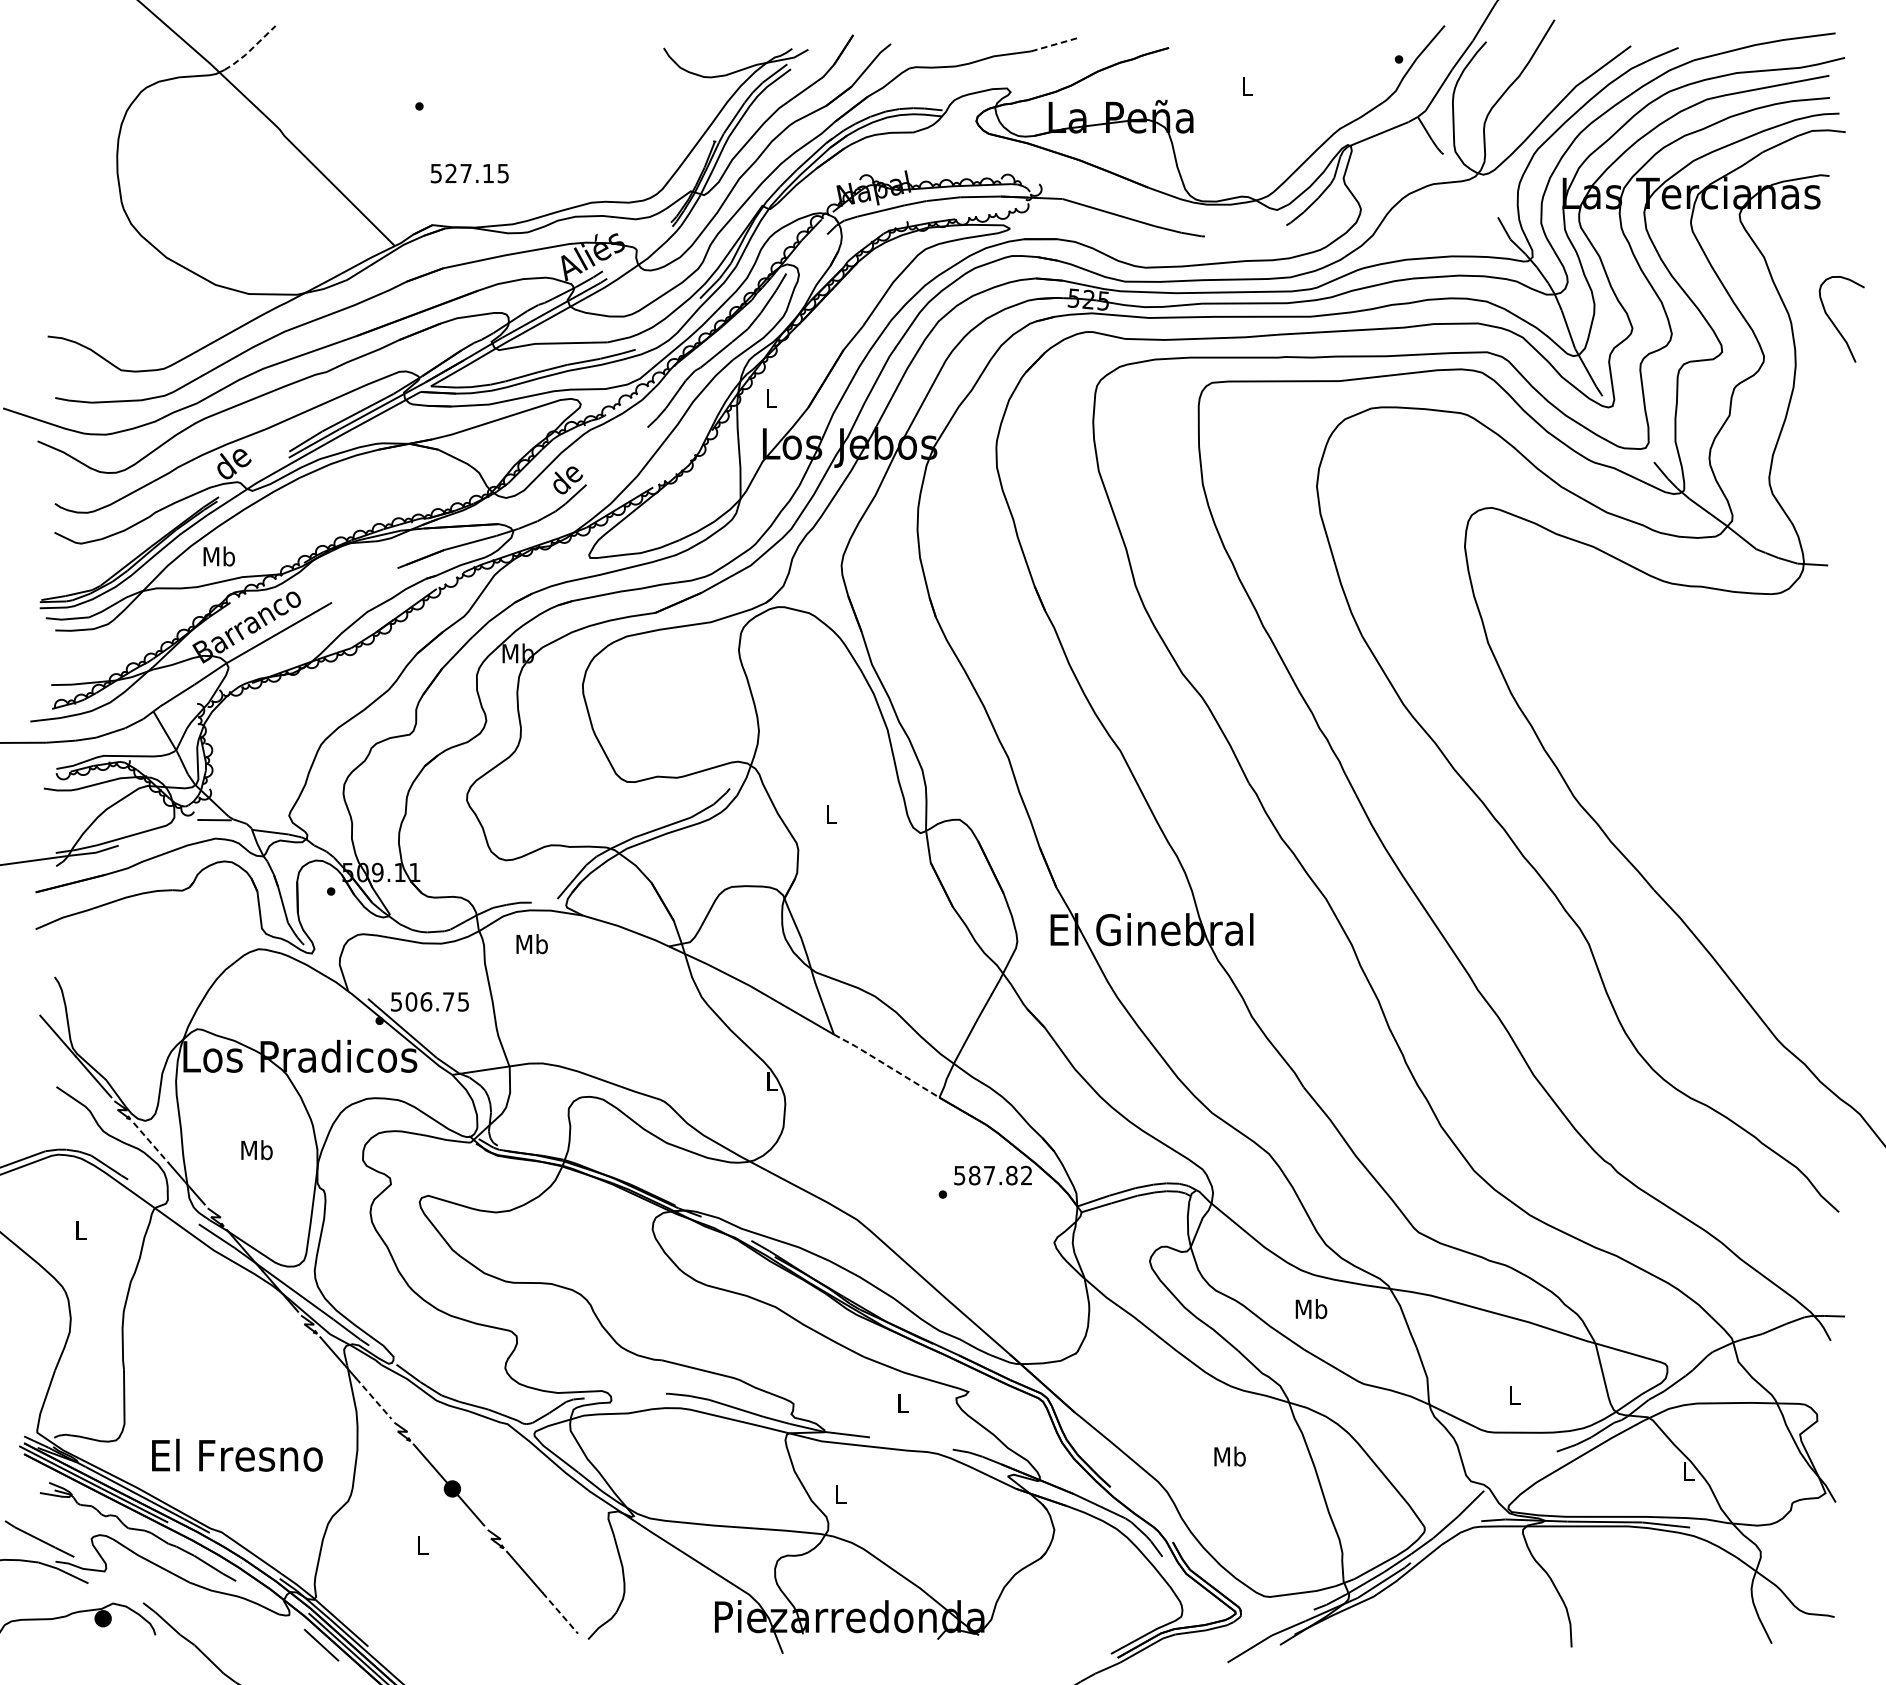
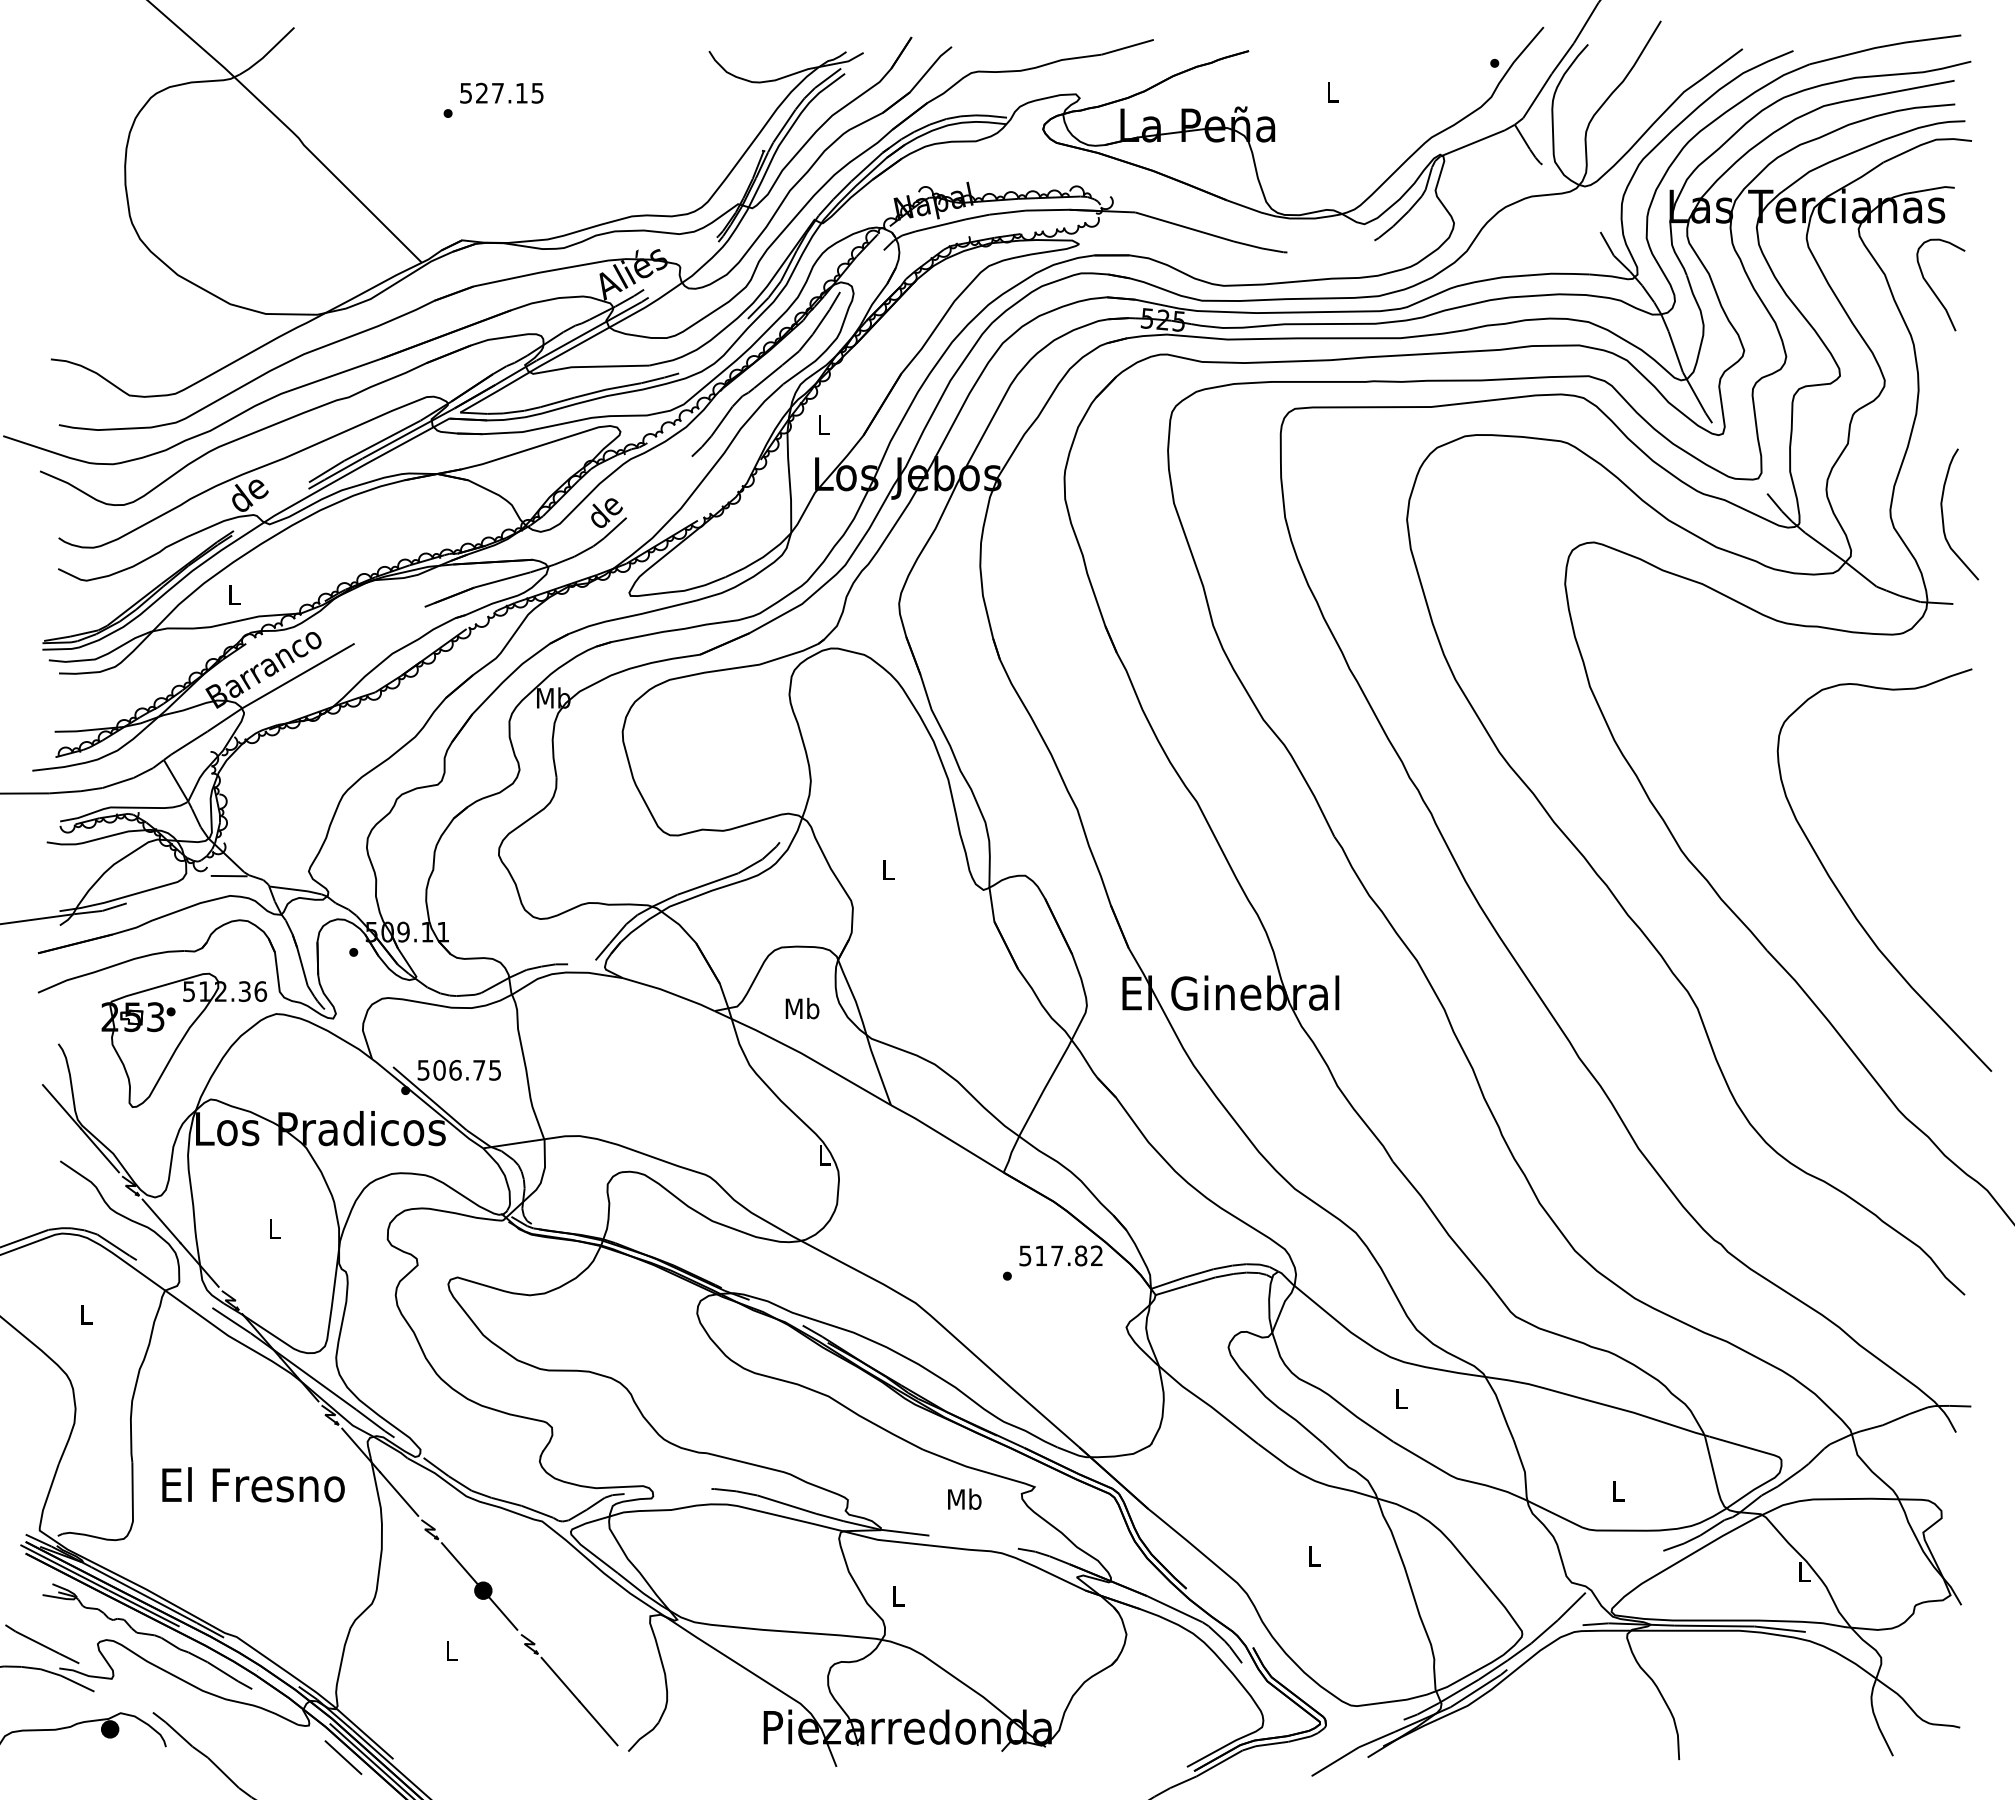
line: (1056, 44) -> (1128, 47), dashed -> solid
line: (250, 50) -> (267, 53), dashed -> solid
text: (469, 172) -> (501, 92), moved
curve: (1833, 322) -> (1932, 288), moved
curve: (1819, 481) -> (1943, 514), added
text: (219, 556) -> (234, 594), Mb -> L
curve: (1725, 839) -> (1843, 896), added
text: (532, 944) -> (802, 1008), moved
part: (172, 973) -> (184, 1039), added
line: (886, 1065) -> (947, 1138), dashed -> solid
line: (151, 1143) -> (161, 1221), dashed -> solid
text: (256, 1149) -> (274, 1228), Mb -> L
text: (974, 1175) -> (1041, 1255), 587.82 -> 517.82
text: (1311, 1309) -> (1401, 1398), Mb -> L
line: (373, 1398) -> (399, 1494), dashed -> solid
text: (902, 1402) -> (964, 1498), L -> Mb
text: (237, 1455) -> (253, 1484), moved
text: (1230, 1455) -> (1314, 1555), Mb -> L
line: (560, 1613) -> (598, 1723), dashed -> solid

